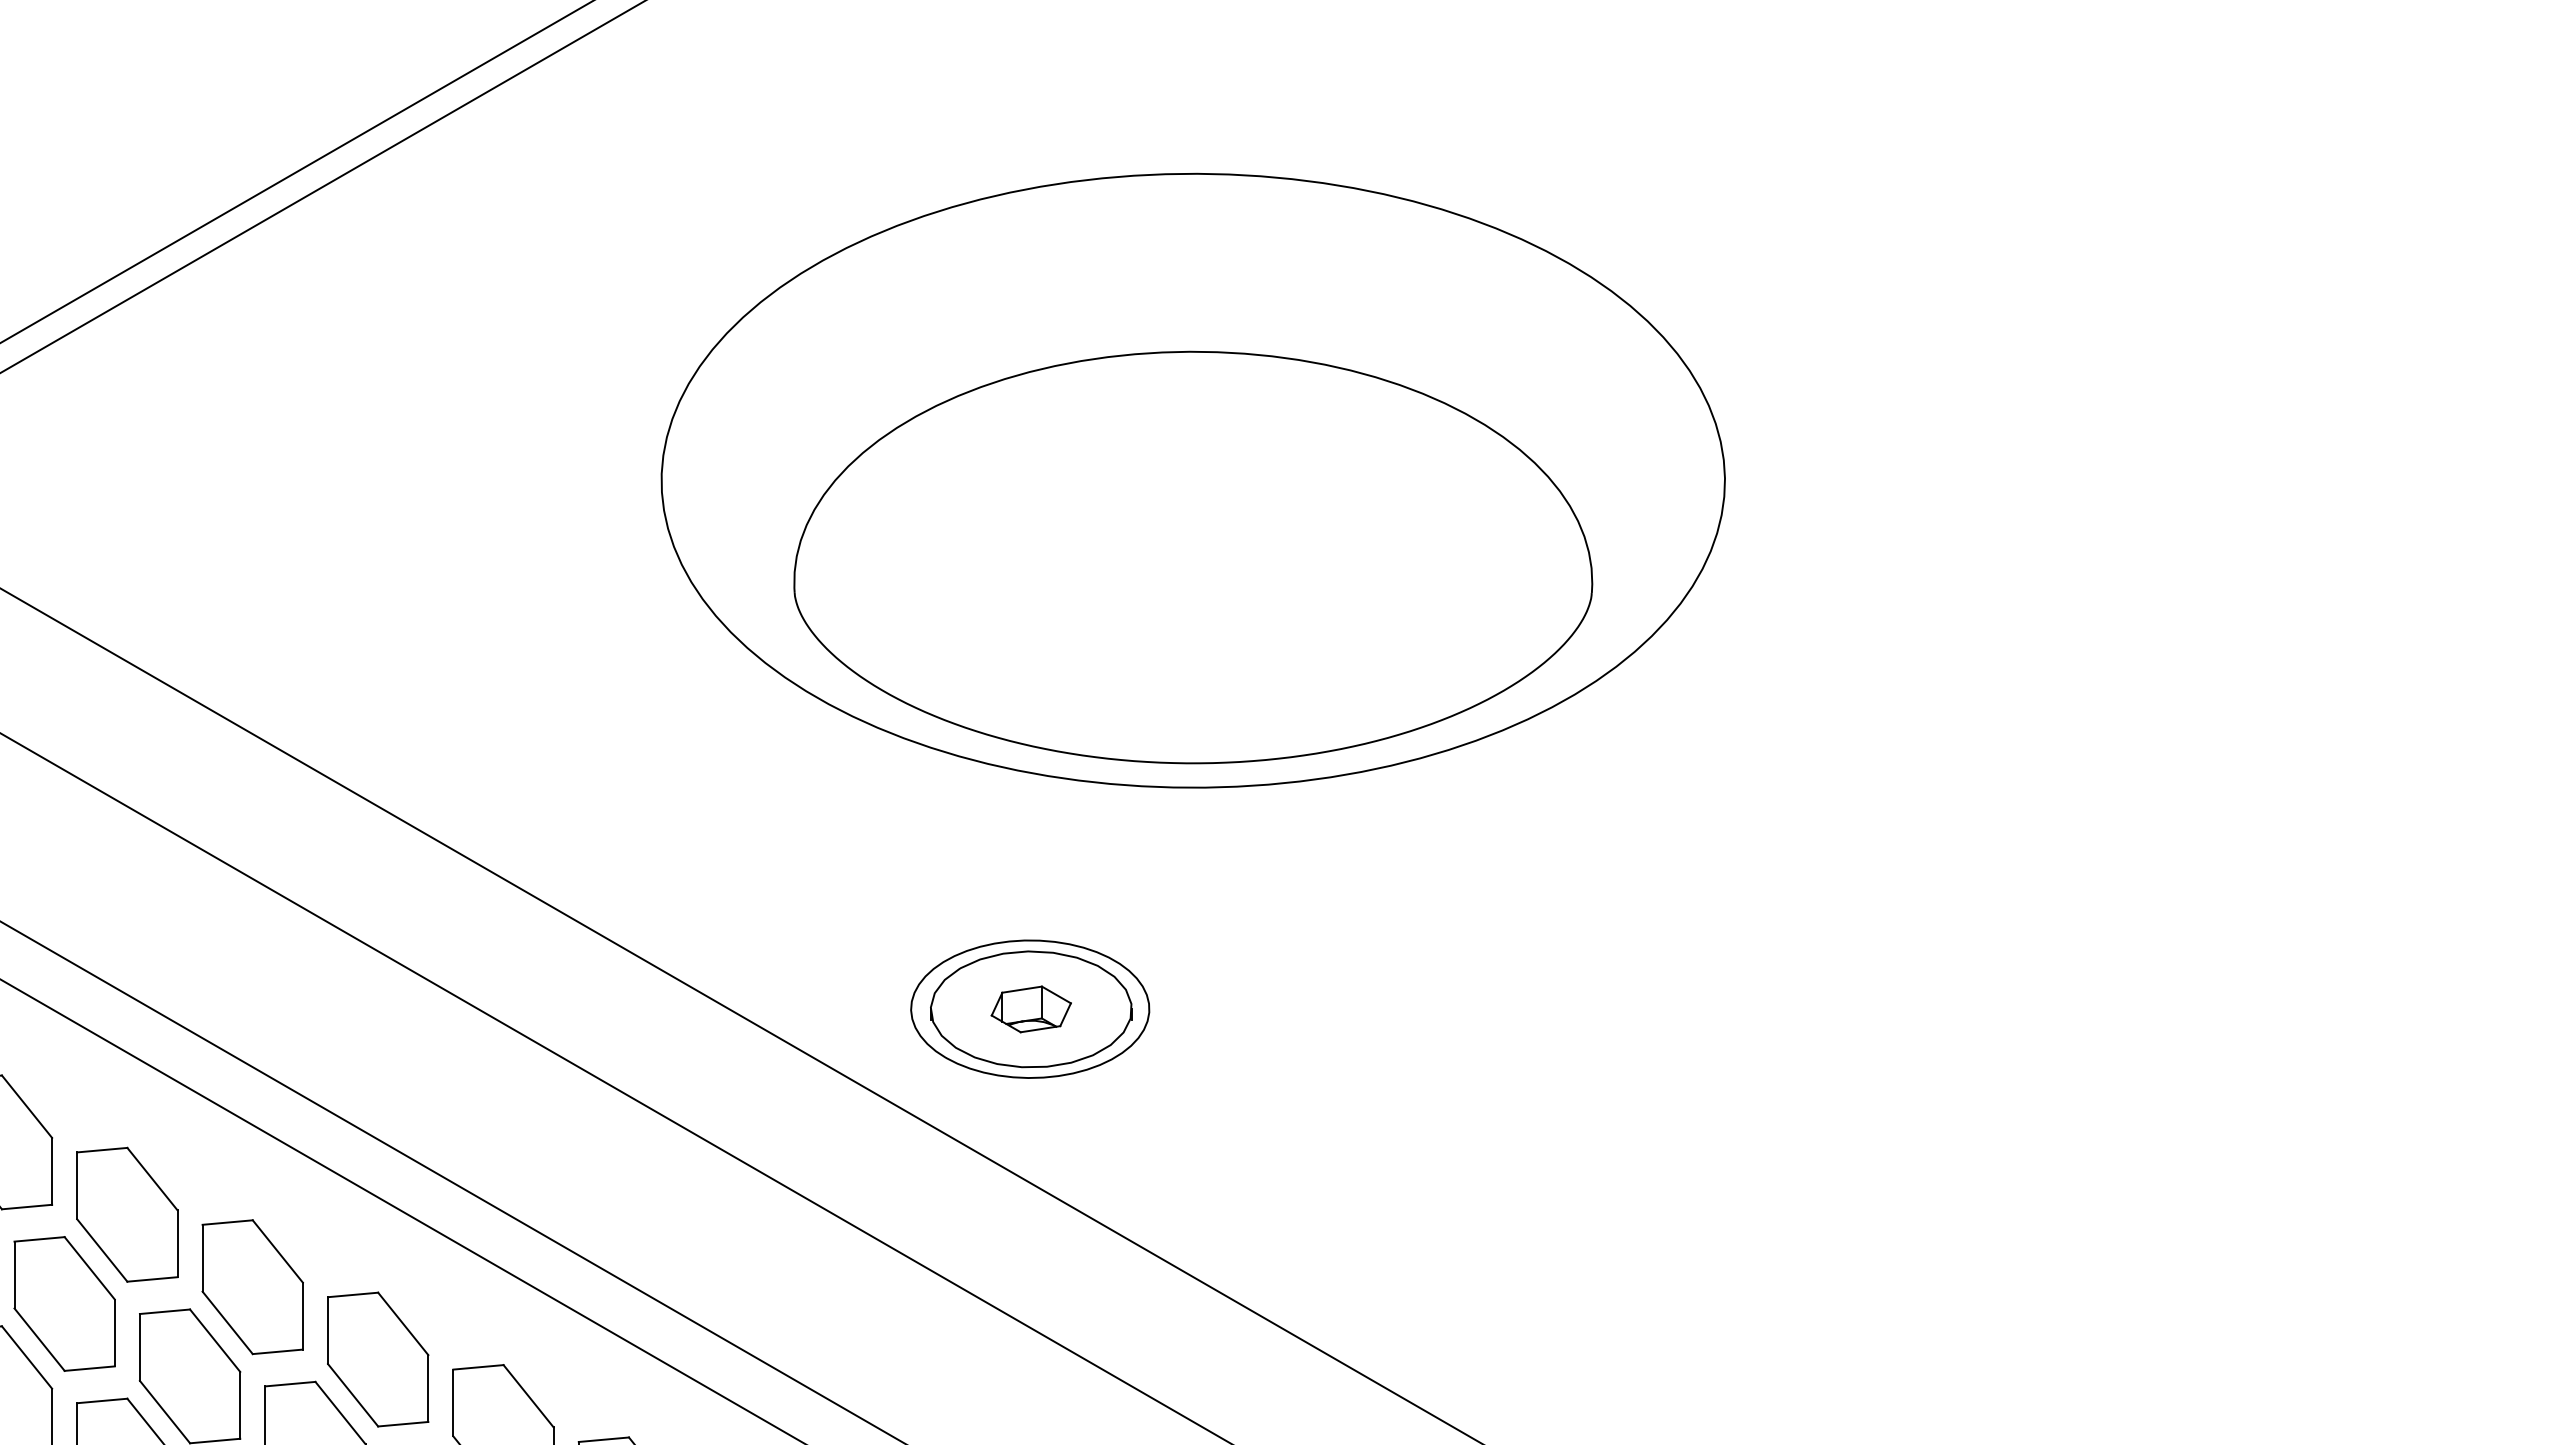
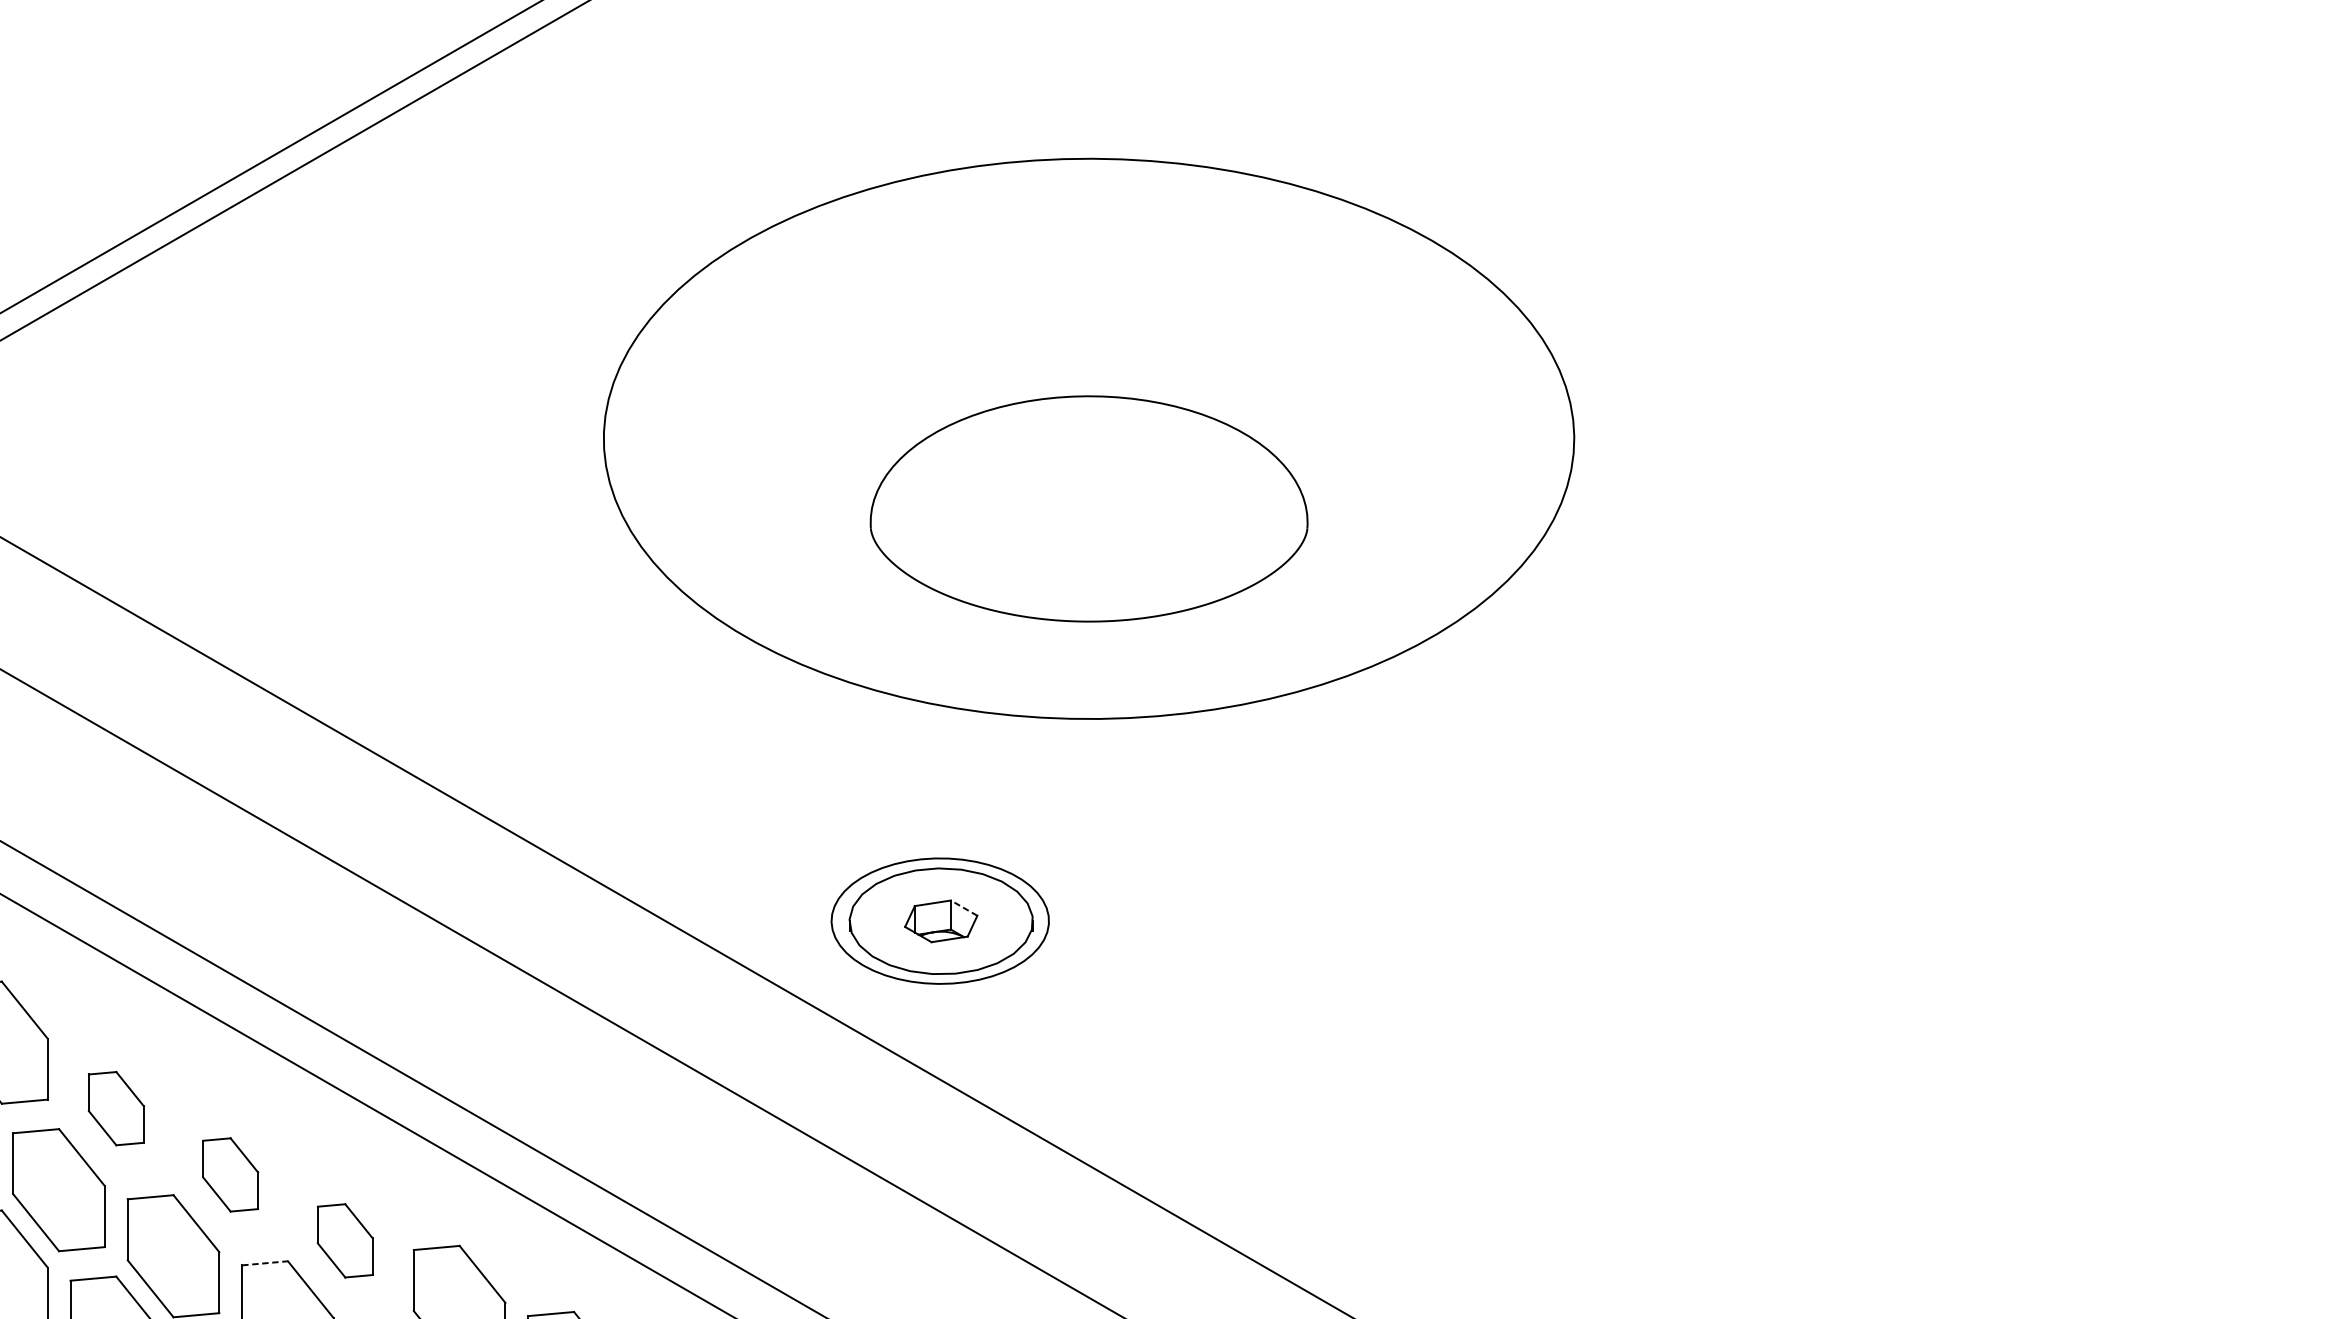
part: (1193, 557) -> (1089, 508), size x0.6
line: (1056, 994) -> (964, 907), solid -> dashed
part: (127, 1214) -> (116, 1108), size x0.6
part: (252, 1287) -> (230, 1175), size x0.6
part: (378, 1359) -> (345, 1240), size x0.6
line: (290, 1384) -> (265, 1263), solid -> dashed

